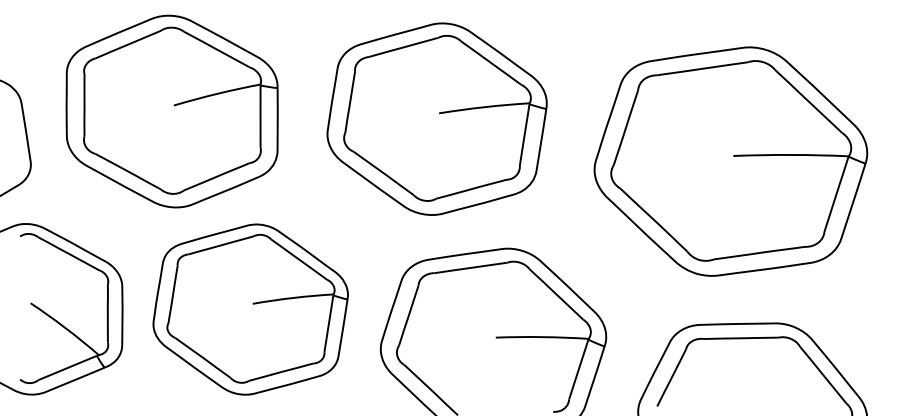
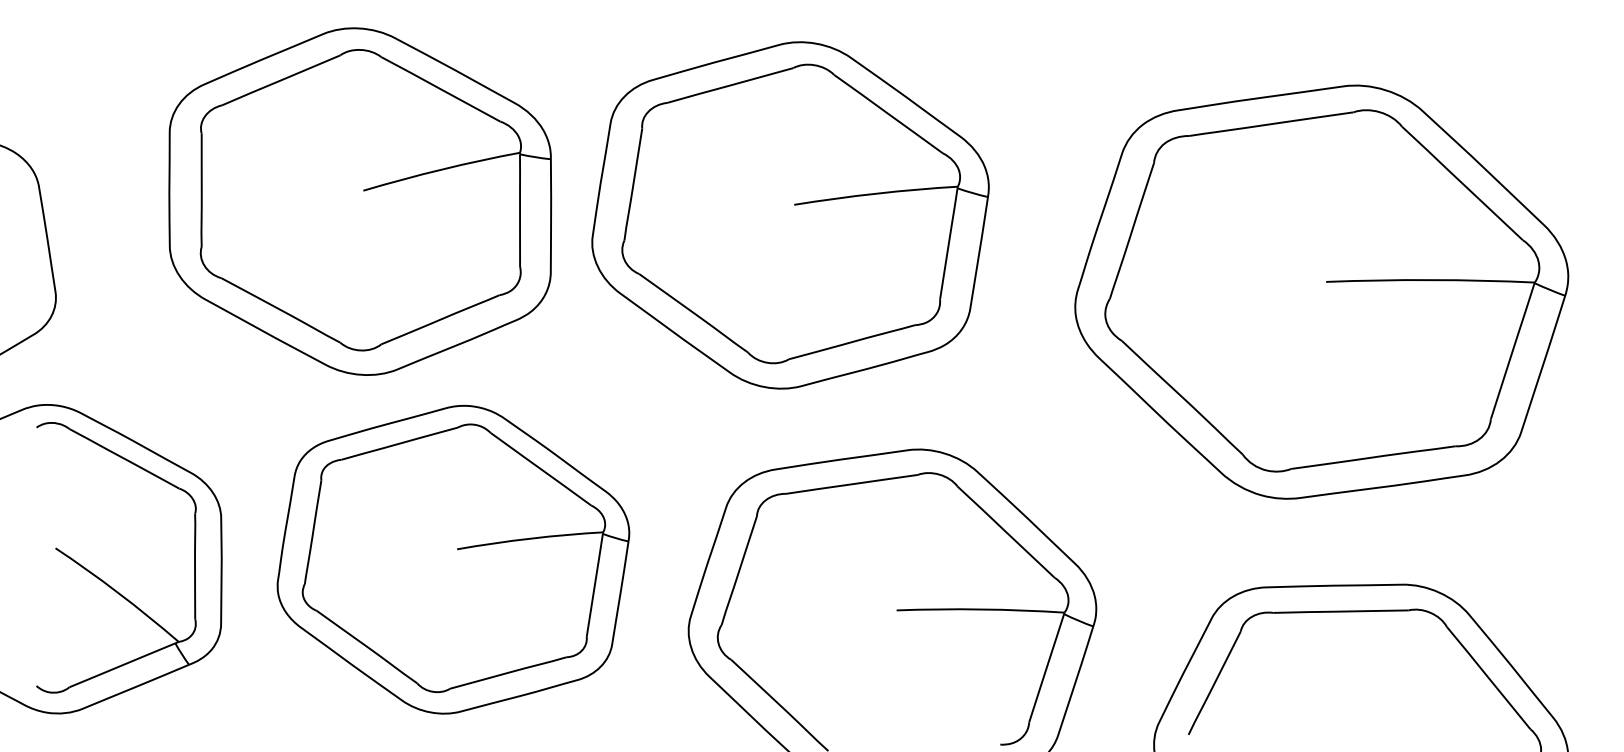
part: (171, 111) -> (359, 201), moved

